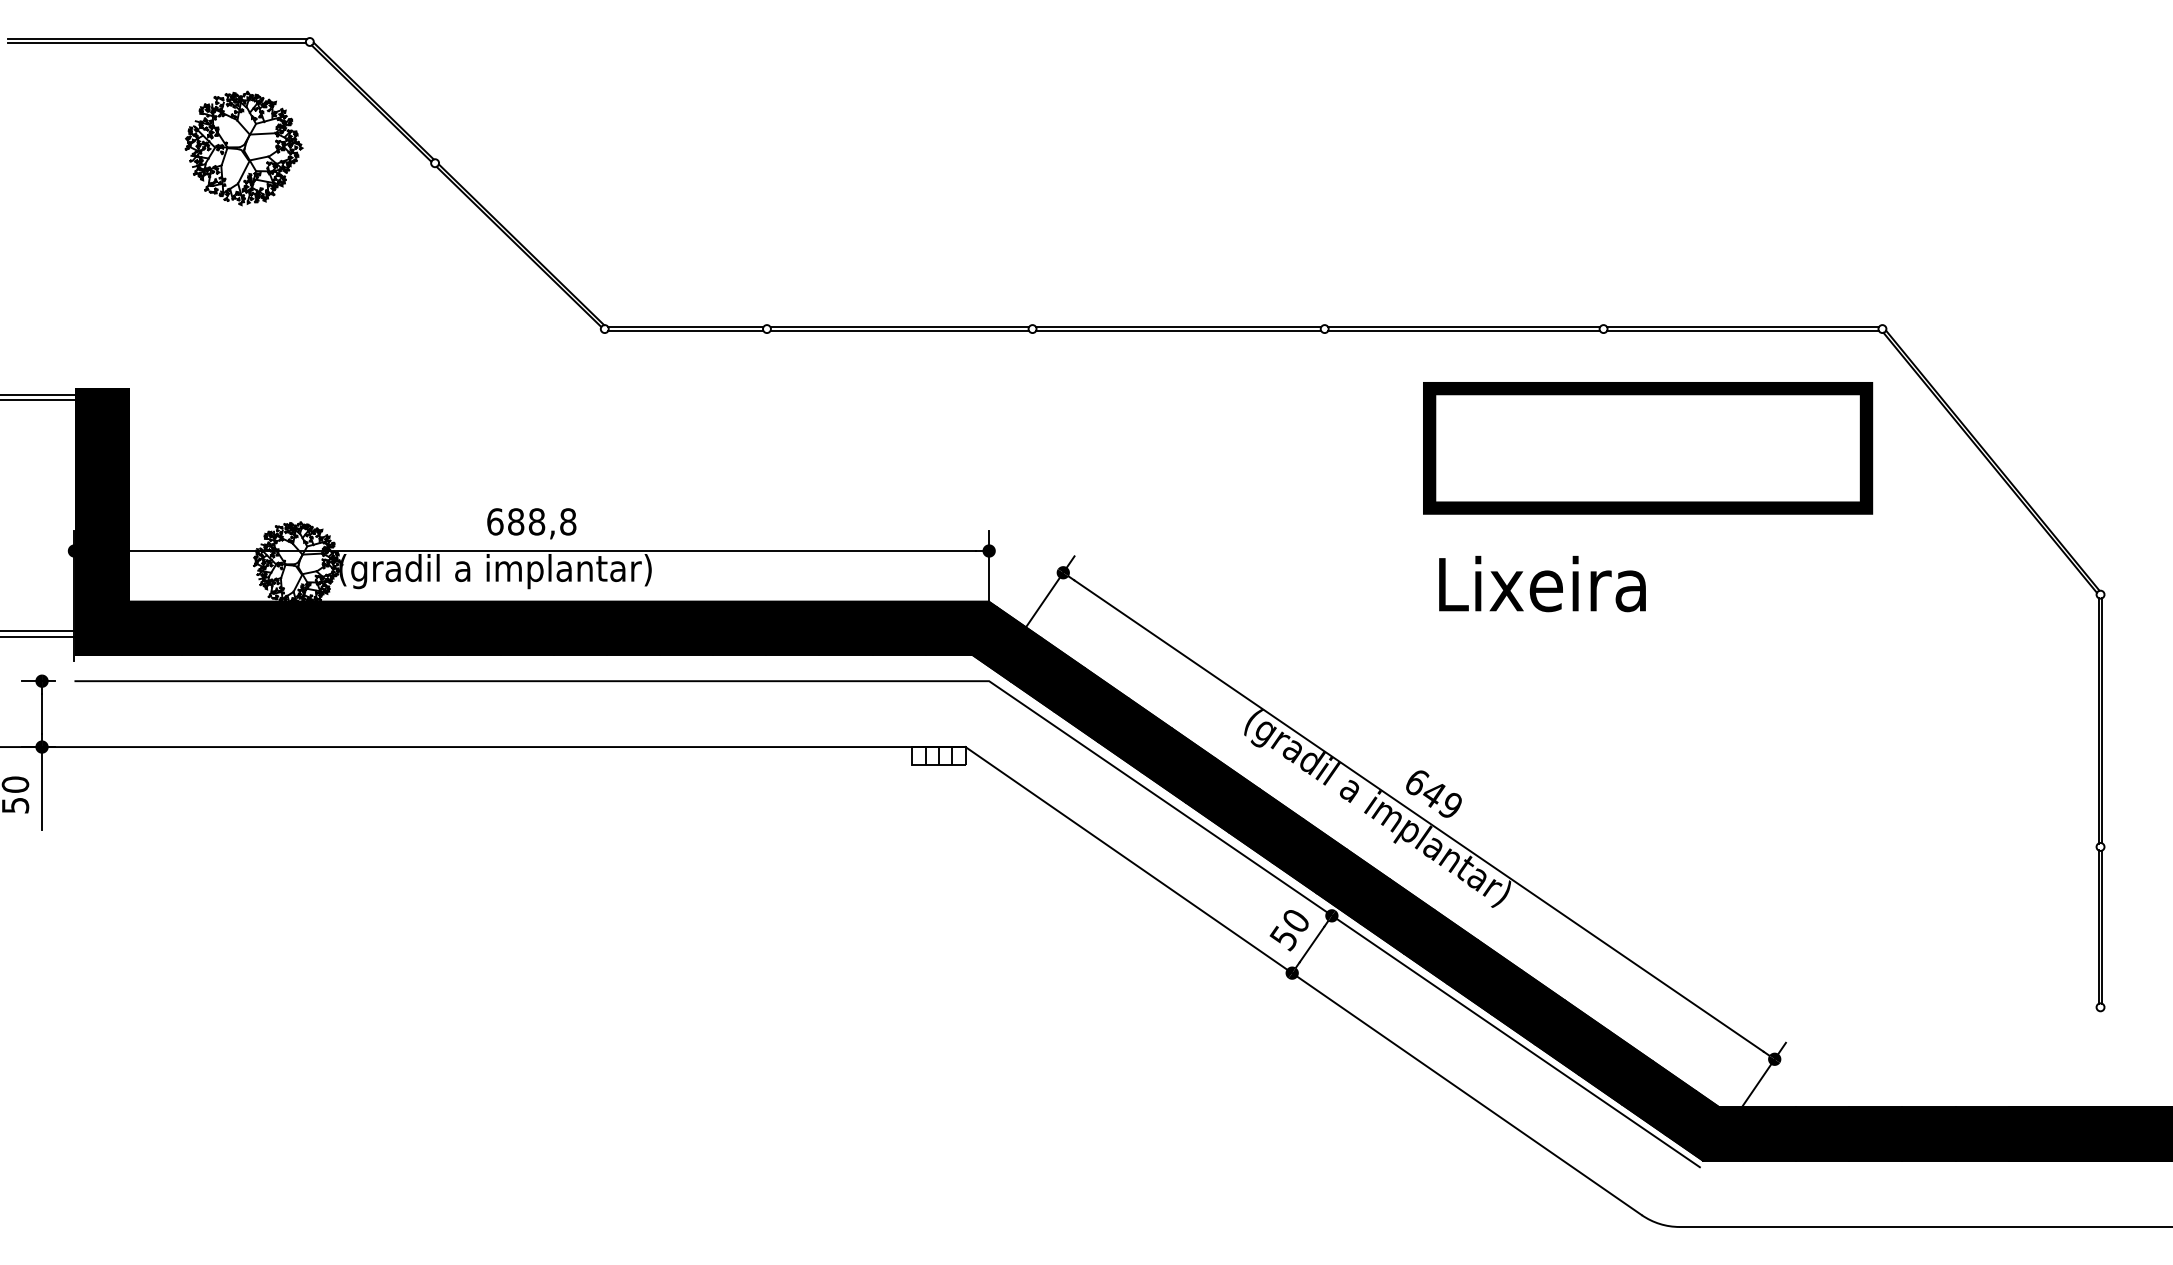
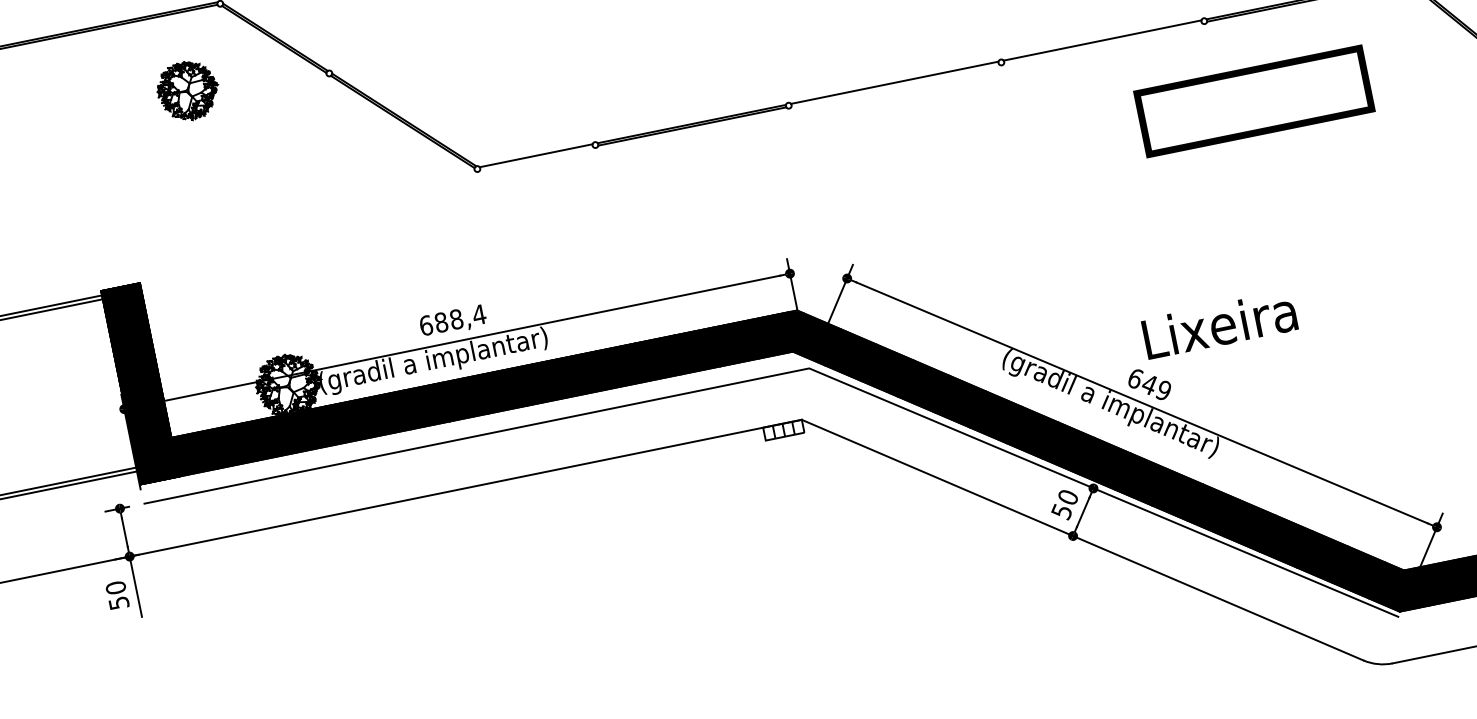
part: (243, 148) -> (187, 91), size x0.7
line: (685, 330) -> (536, 158), removed
line: (1178, 330) -> (895, 85), removed
line: (1463, 330) -> (1102, 42), removed
part: (1648, 448) -> (1254, 101), size x0.7
text: (567, 521) -> (478, 314), 688,8 -> 688,4
text: (1542, 584) -> (1219, 325), moved

